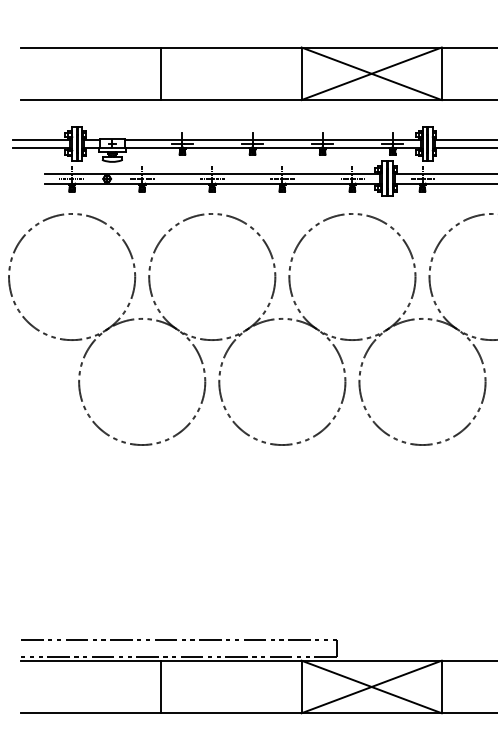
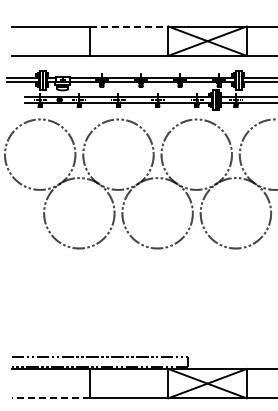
line: (231, 47) -> (129, 26), solid -> dashed
line: (90, 713) -> (50, 398), solid -> dashed

